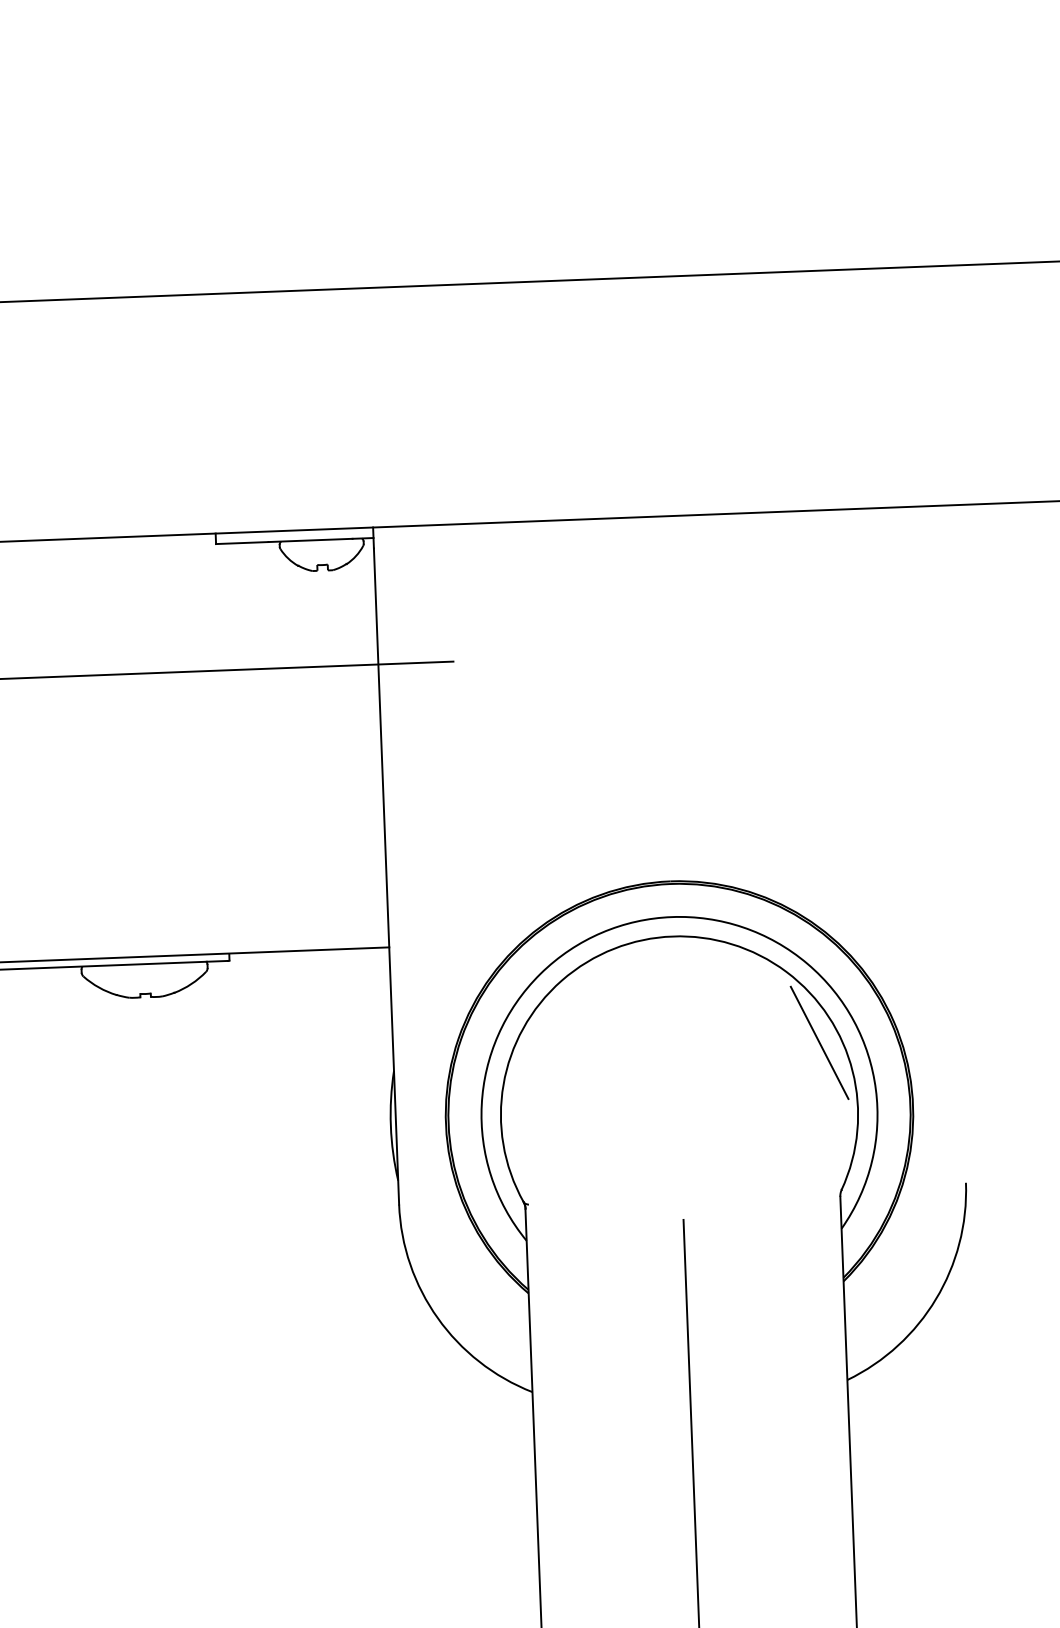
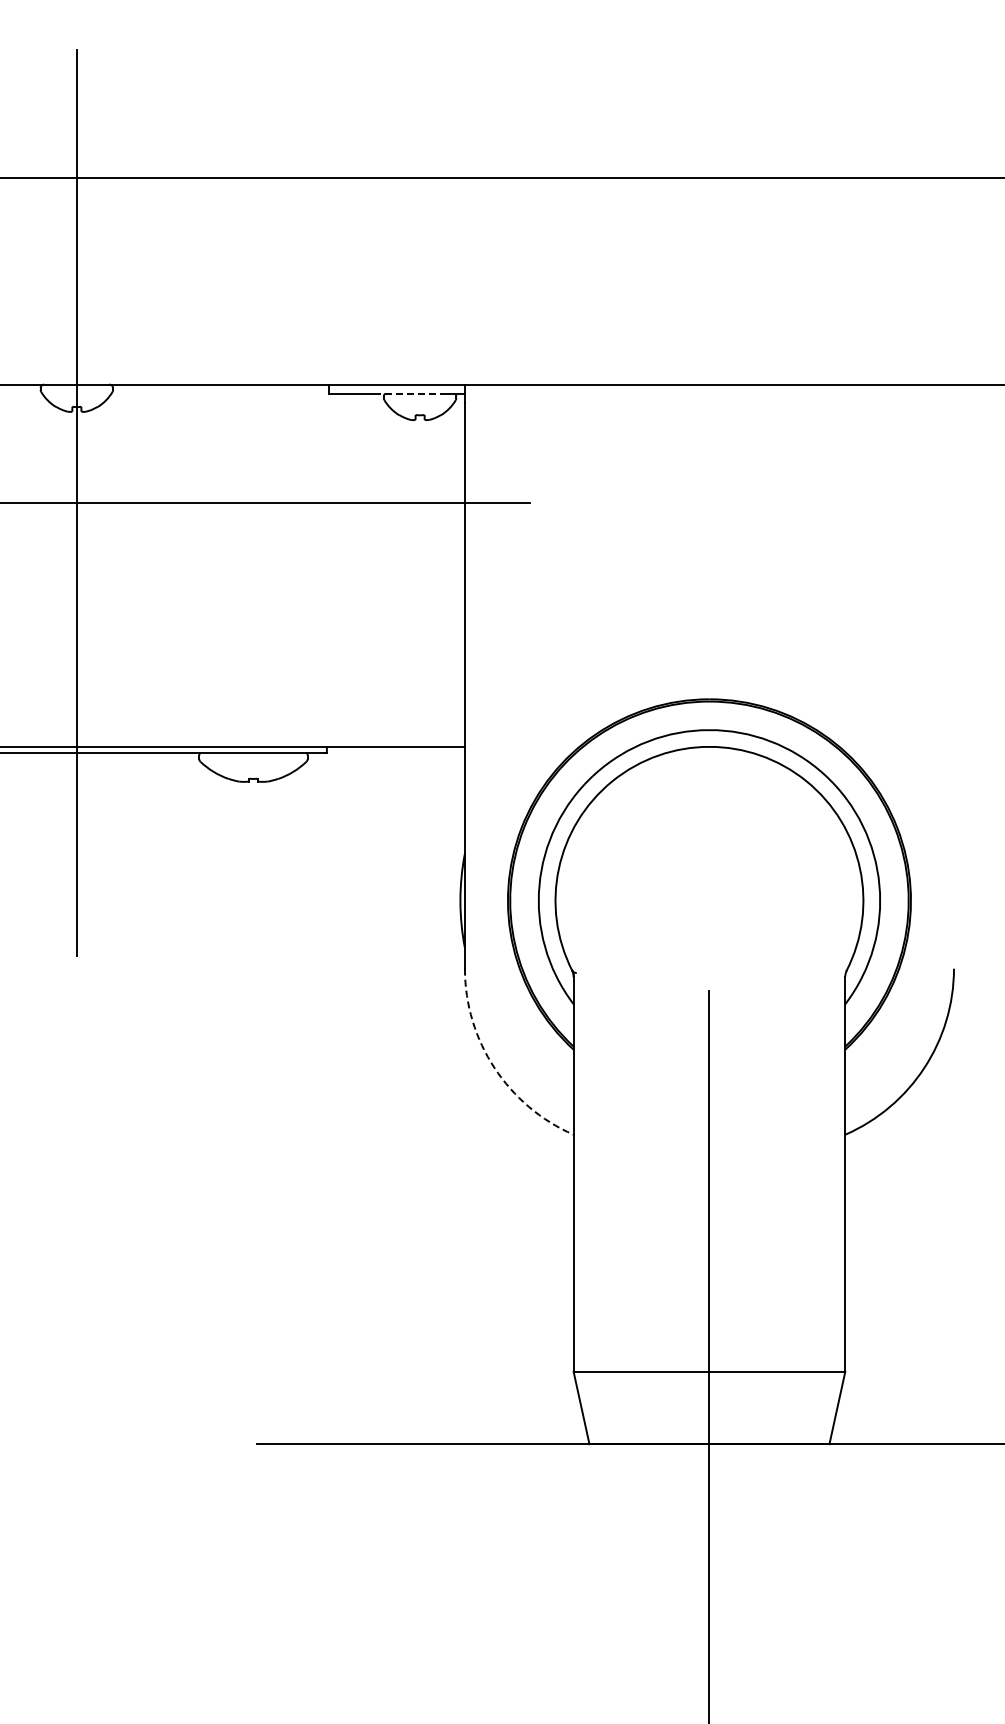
line: (311, 540) -> (411, 393), solid -> dashed
line: (819, 1043) -> (832, 843), removed
arc: (437, 1317) -> (494, 1067), solid -> dashed

